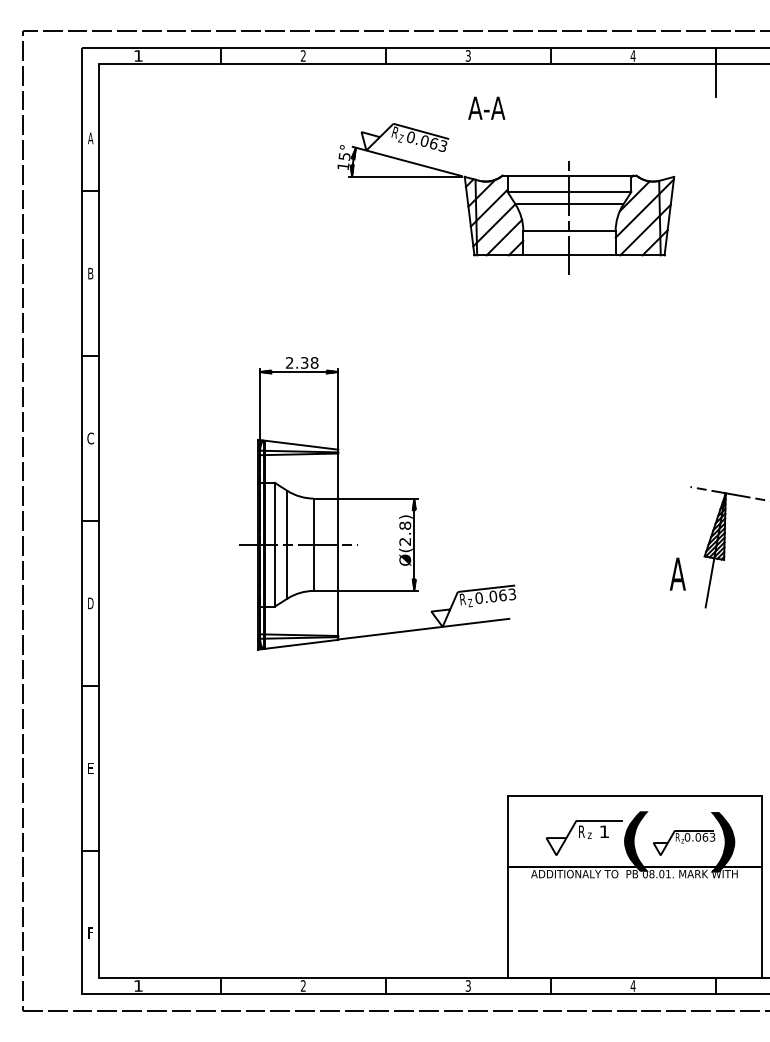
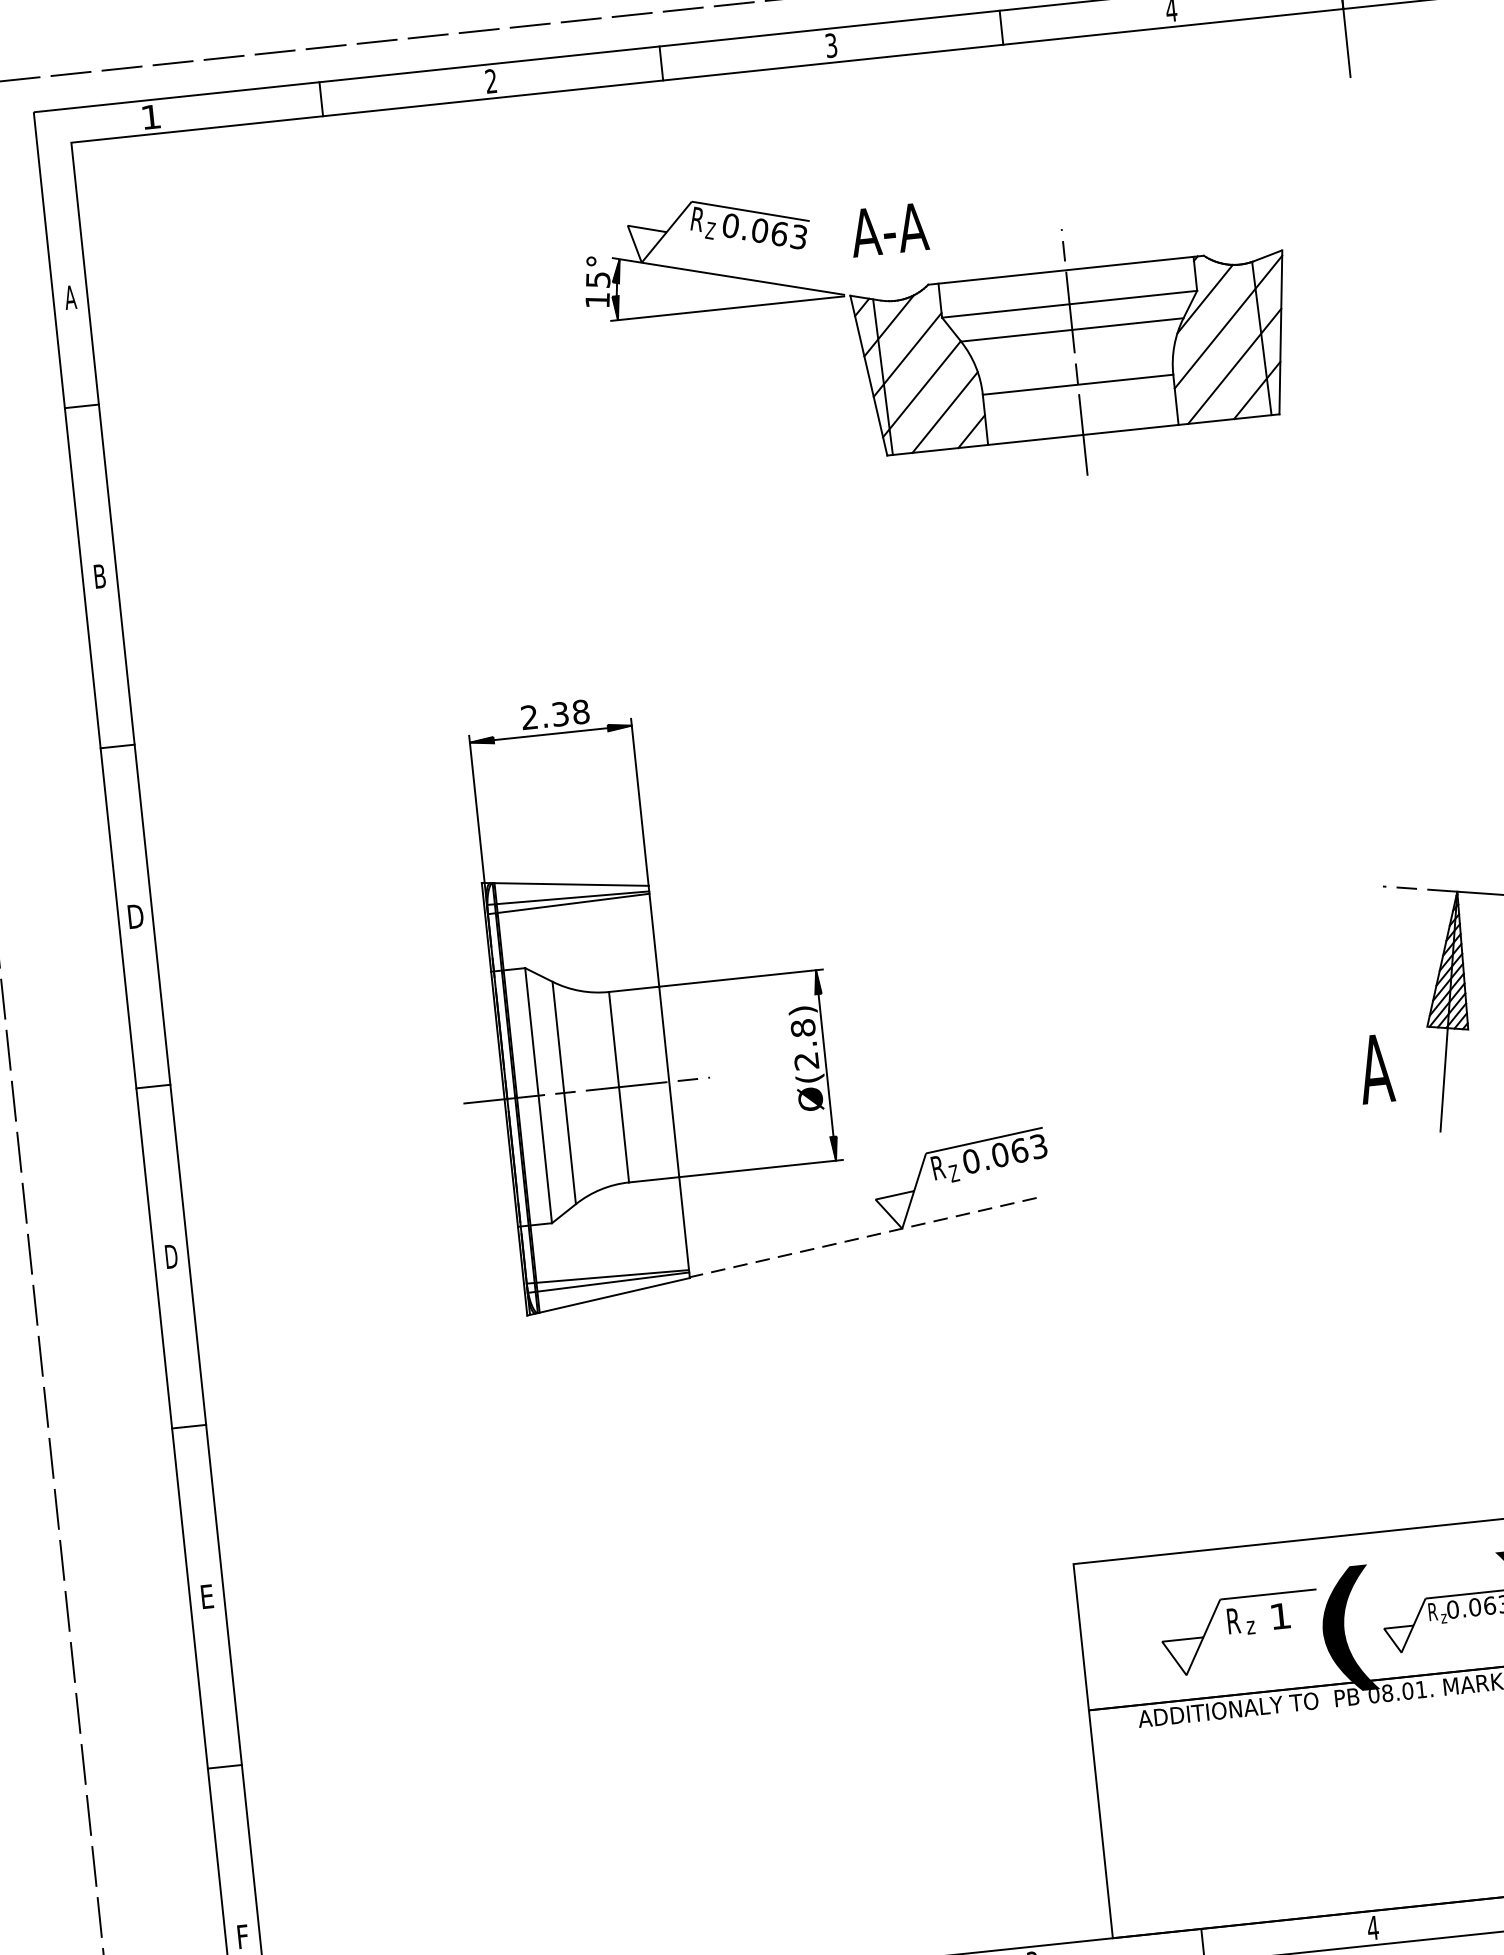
text: (486, 107) -> (888, 228), moved
text: (90, 438) -> (135, 916), C -> D
line: (424, 629) -> (865, 1238), solid -> dashed

